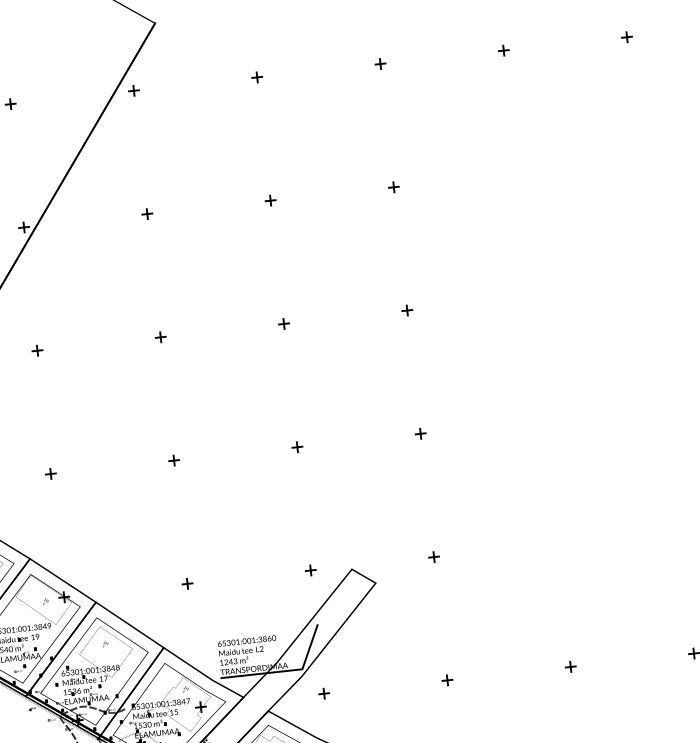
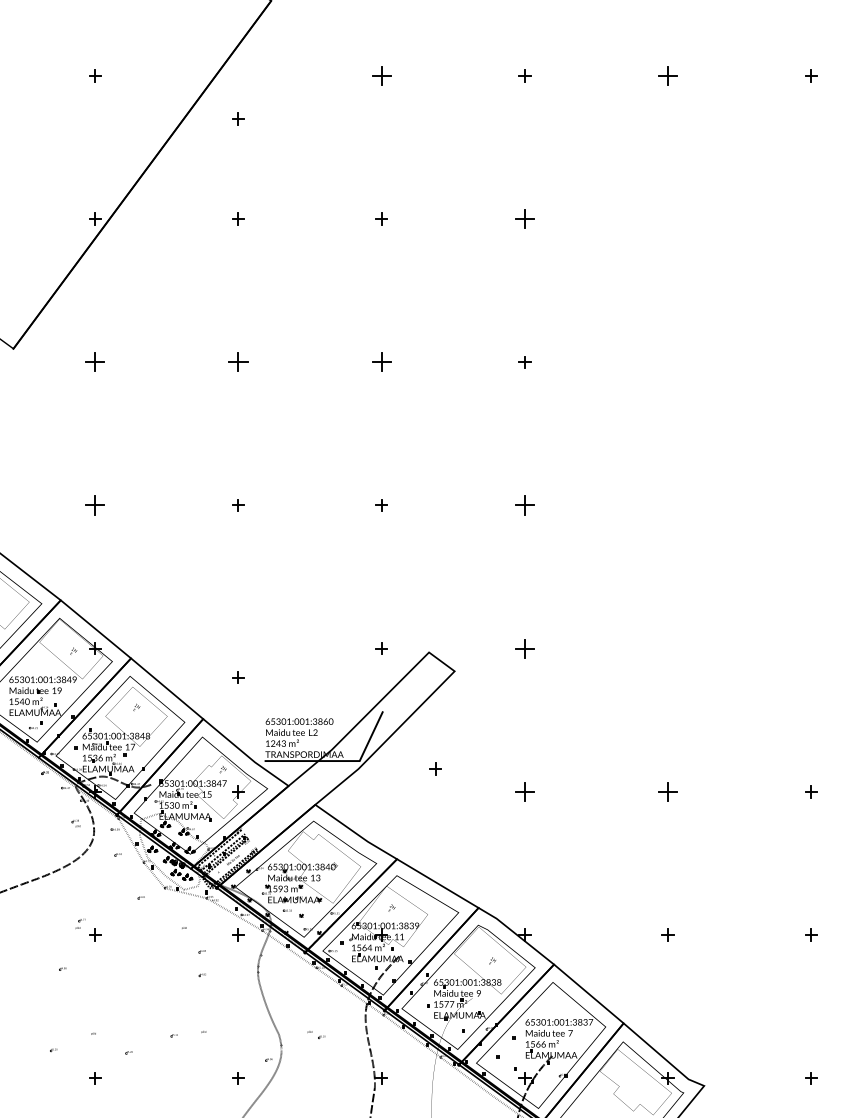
part: (503, 50) -> (667, 75), size x1.6
part: (257, 77) -> (381, 75), size x1.6
part: (133, 90) -> (238, 118), moved
part: (393, 186) -> (524, 218), size x1.6
part: (283, 324) -> (381, 362), size x1.6
part: (160, 337) -> (238, 362), size x1.6
part: (37, 350) -> (95, 362), size x1.6
part: (420, 433) -> (524, 505), size x1.6
part: (51, 474) -> (95, 505), size x1.6
part: (433, 557) -> (524, 648), size x1.6
part: (187, 583) -> (238, 677), moved
part: (570, 666) -> (667, 791), size x1.6
part: (447, 680) -> (524, 791), size x1.6
part: (323, 693) -> (435, 768), moved

